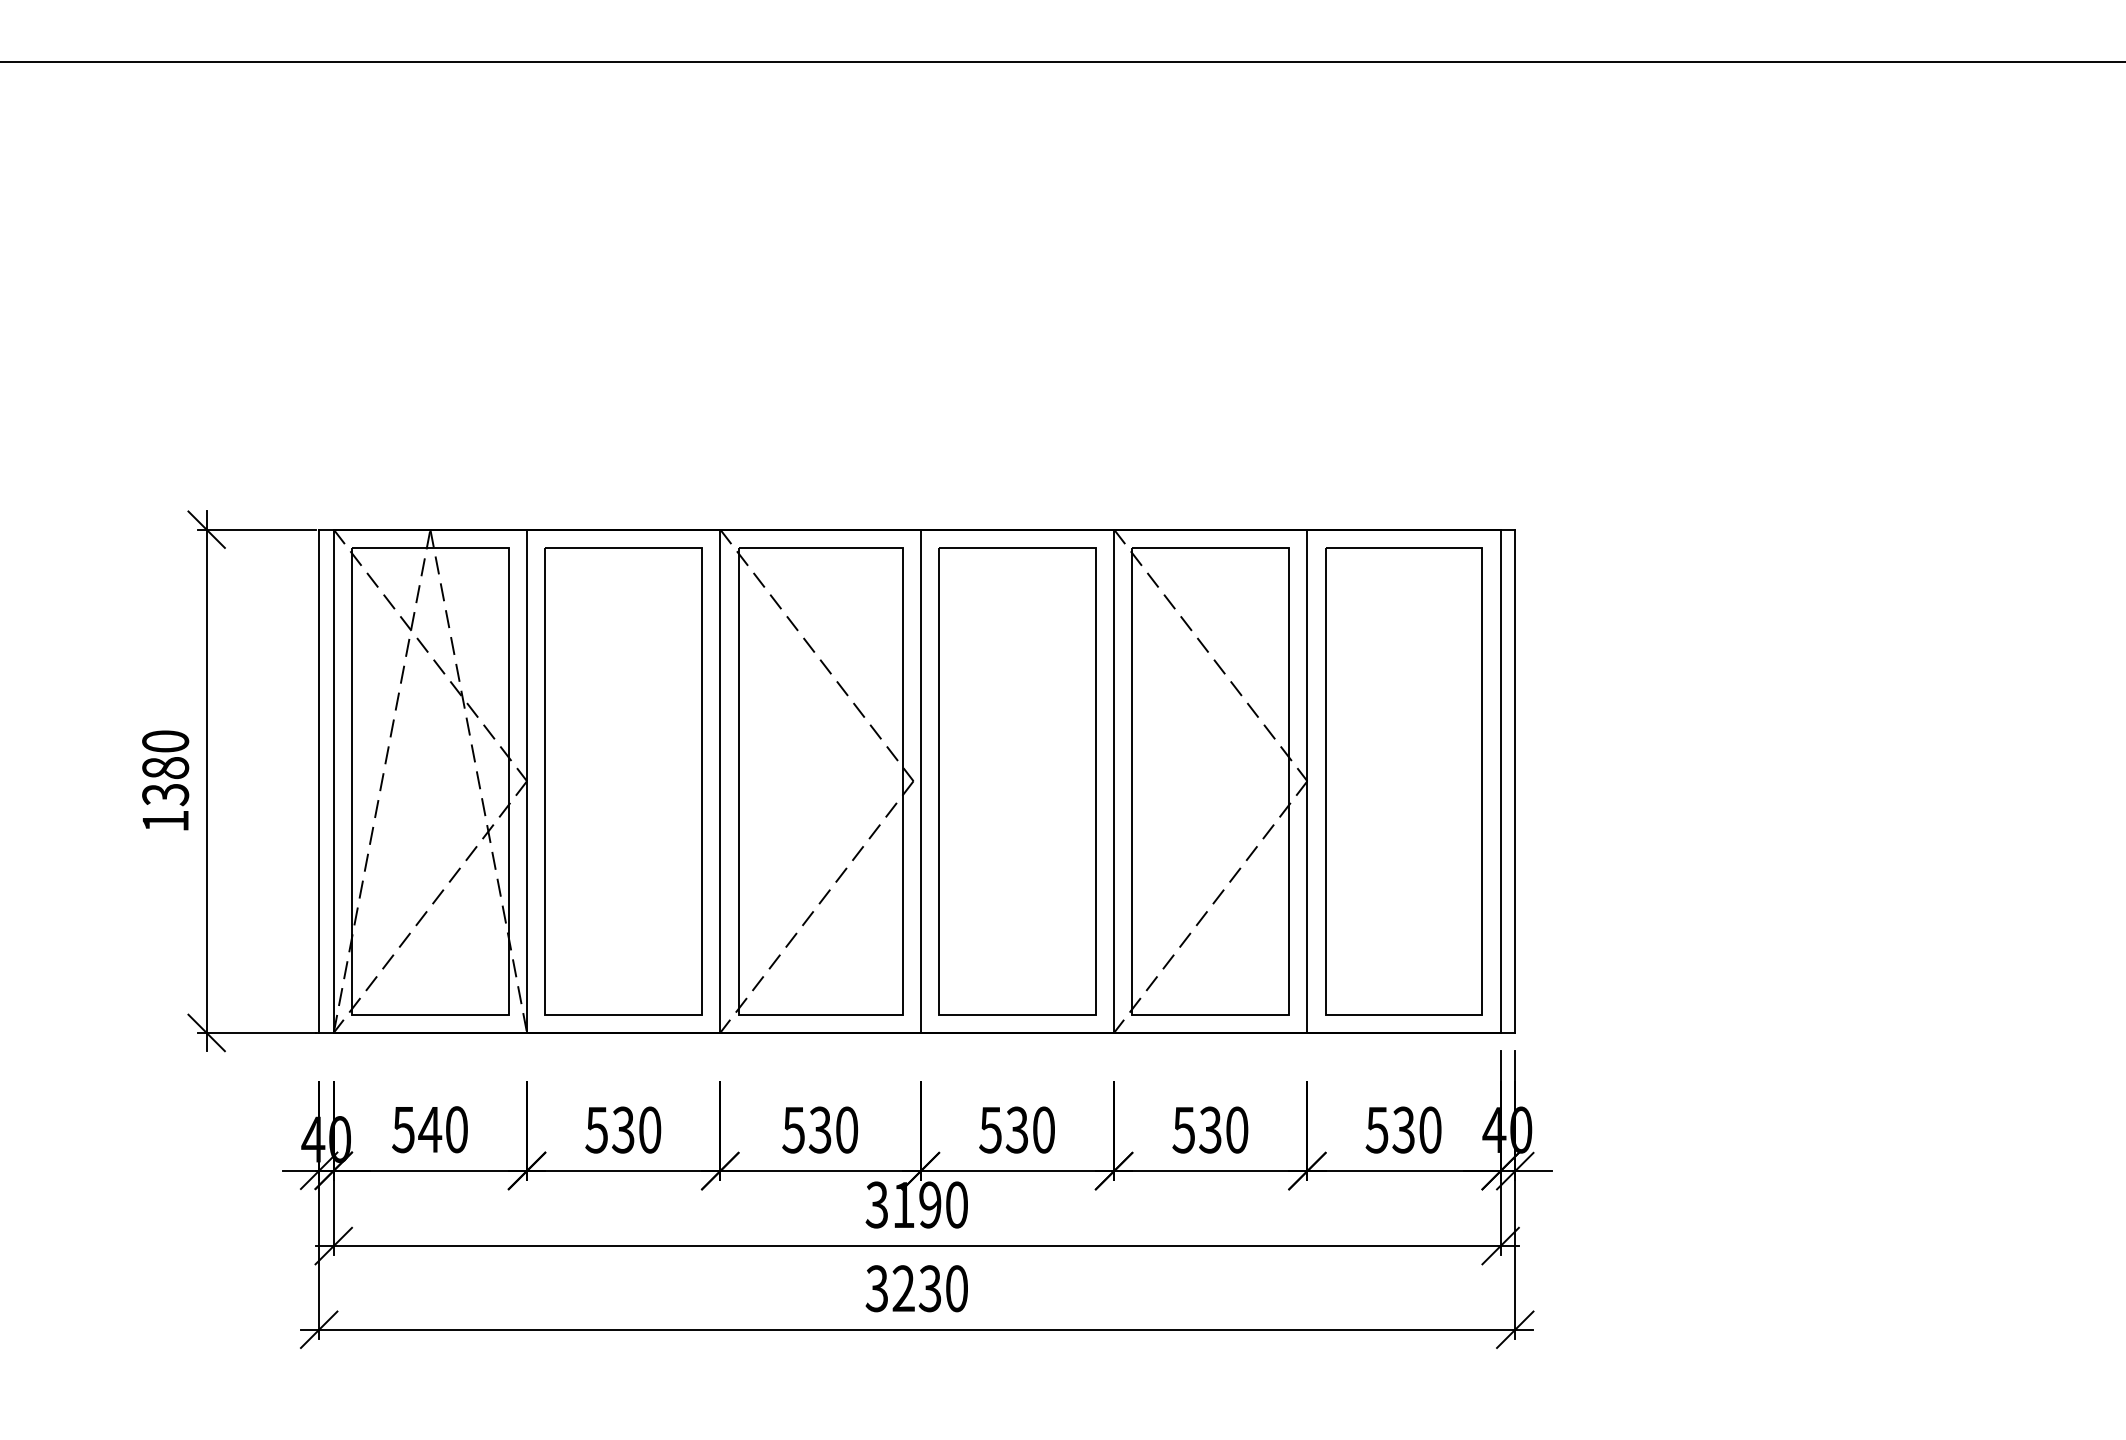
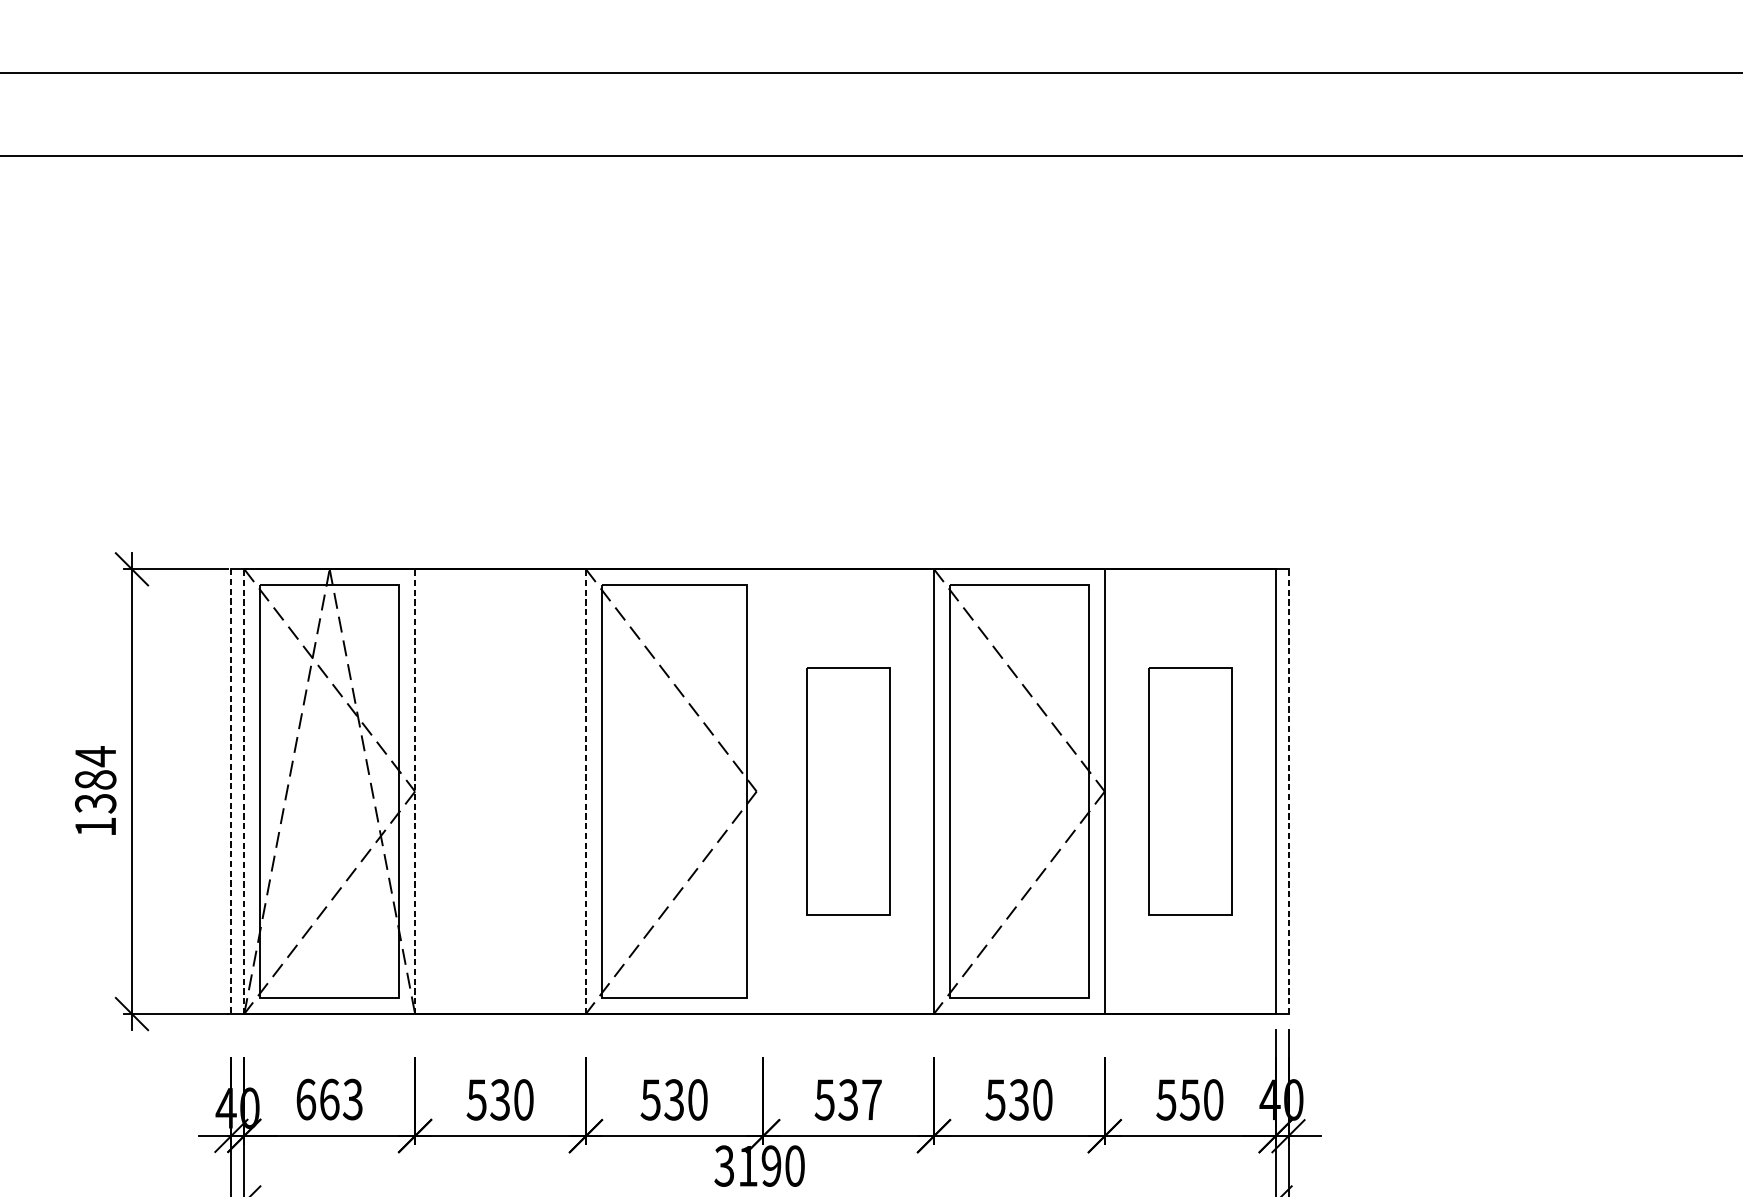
text: (165, 741) -> (95, 756), 1380 -> 1384
line: (920, 780) -> (762, 790), removed
line: (319, 781) -> (231, 791), solid -> dashed
line: (333, 781) -> (244, 791), solid -> dashed
line: (527, 781) -> (415, 791), solid -> dashed
part: (623, 781) -> (500, 791), removed
line: (720, 781) -> (586, 791), solid -> dashed
part: (1017, 781) -> (848, 791), size x0.6
part: (1403, 781) -> (1189, 791), size x0.6
line: (1515, 781) -> (1288, 791), solid -> dashed
text: (429, 1129) -> (328, 1099), 540 -> 663
text: (1044, 1129) -> (872, 1099), 530 -> 537
text: (1403, 1129) -> (1189, 1099), 530 -> 550

